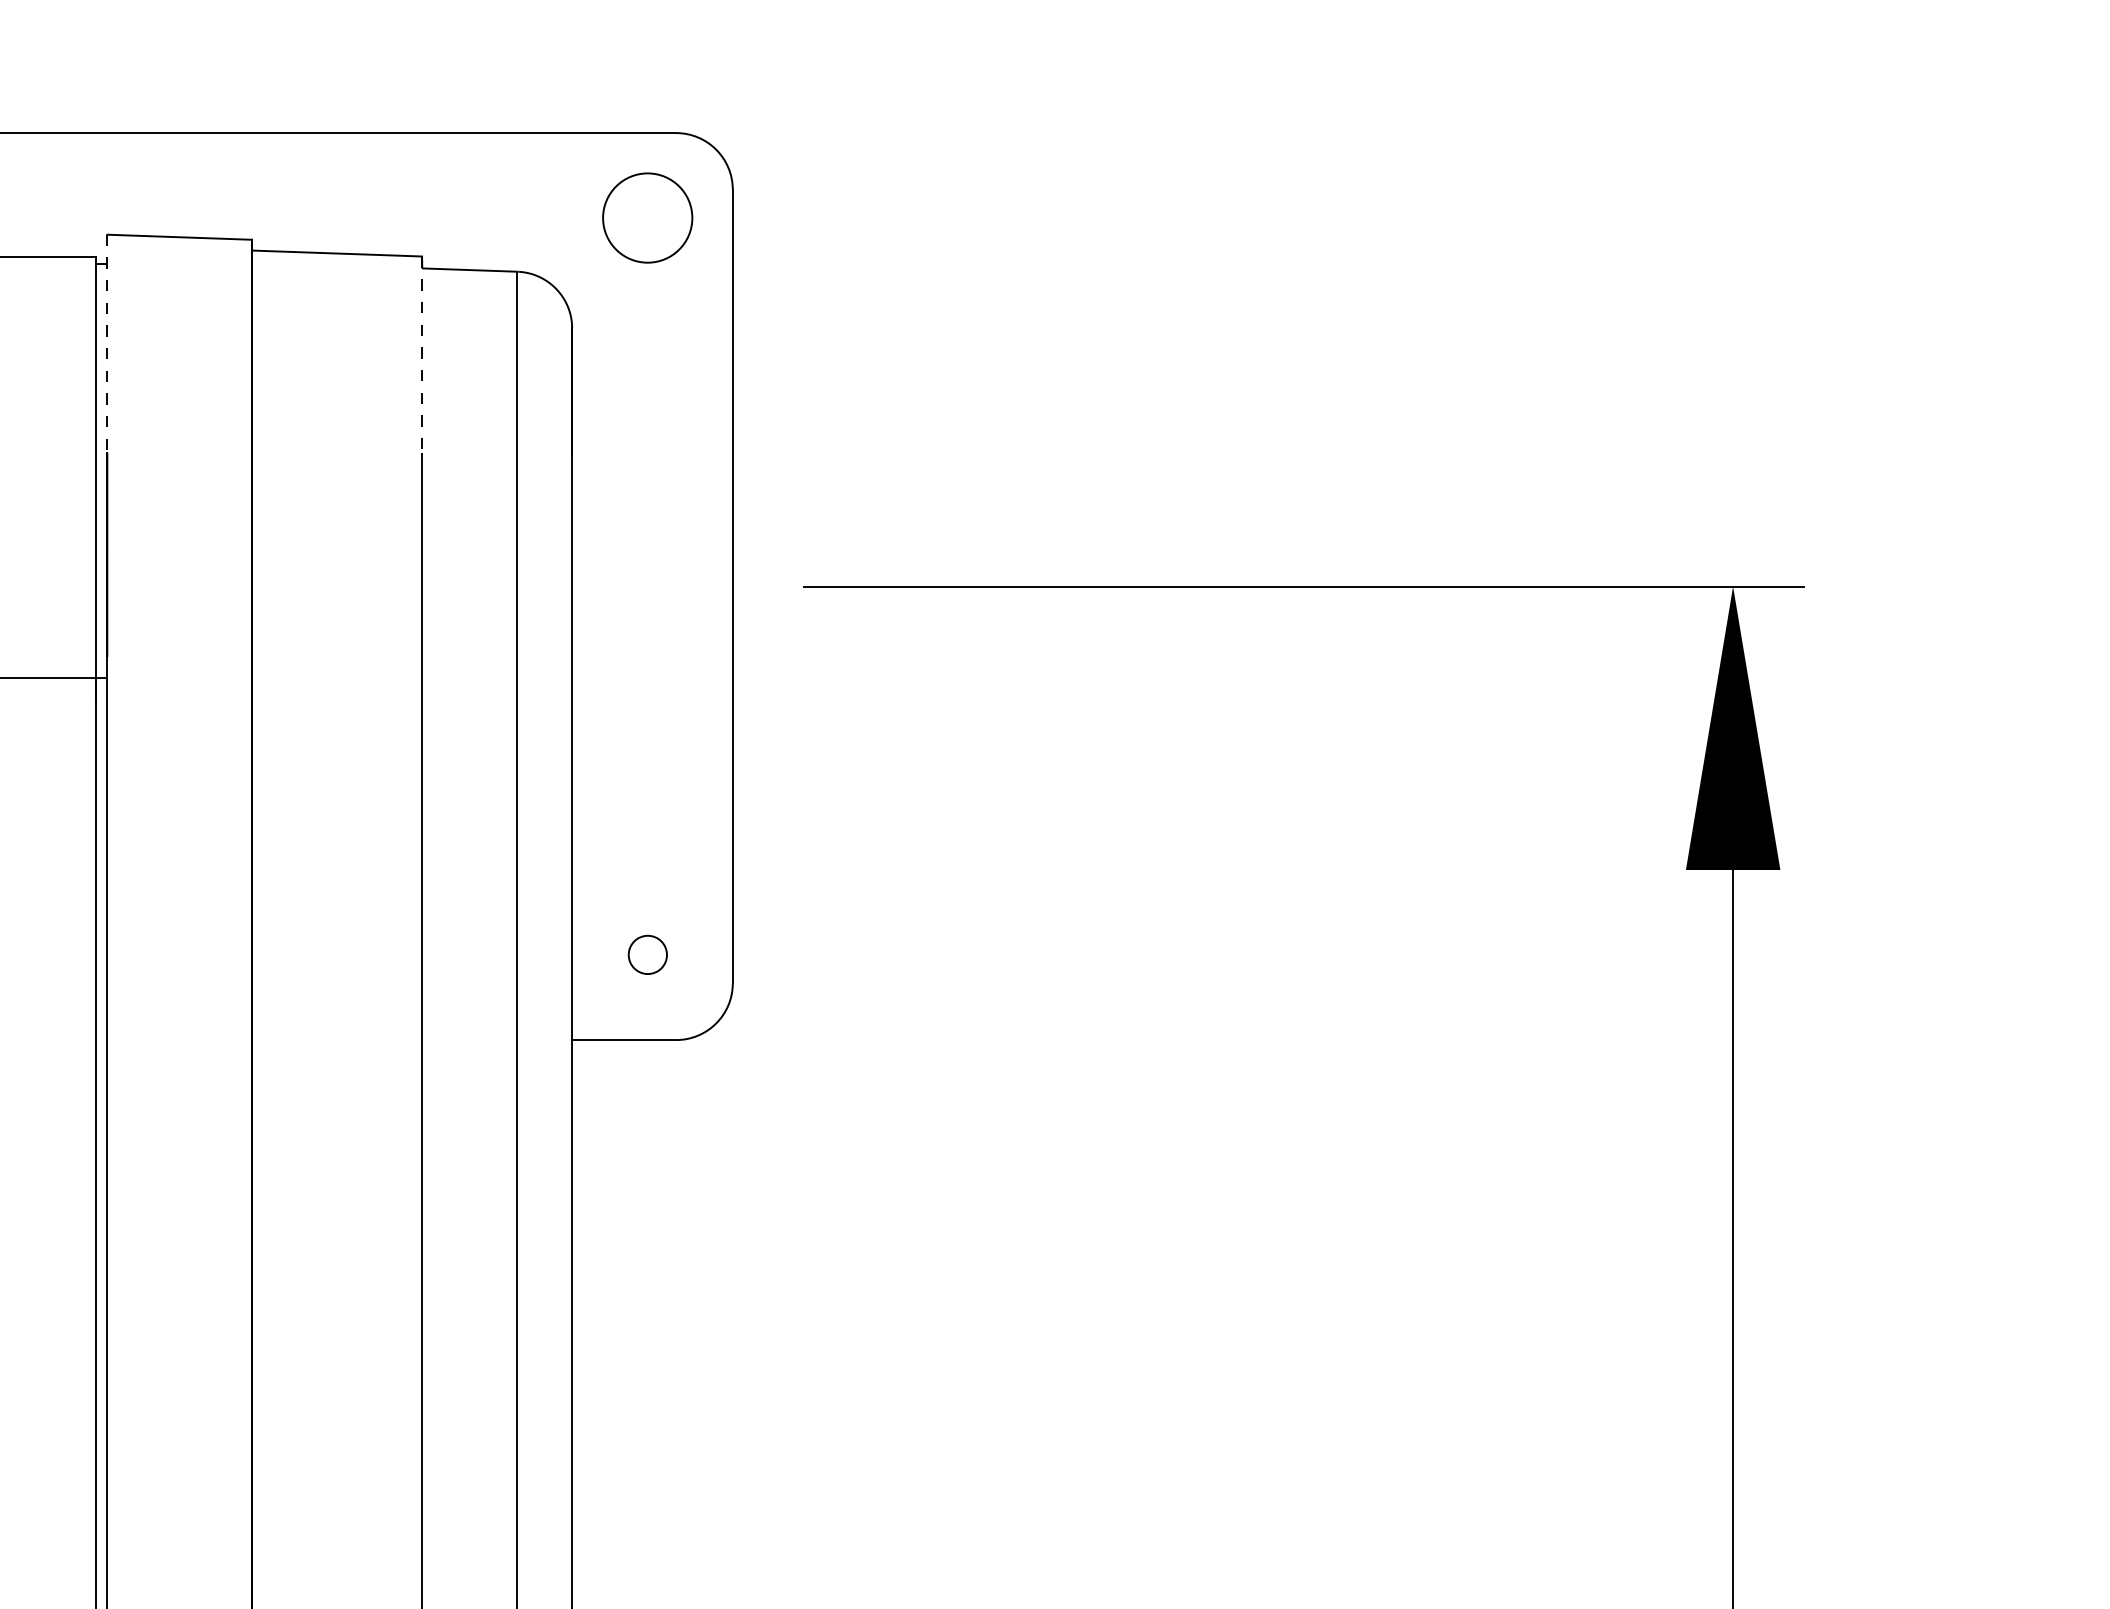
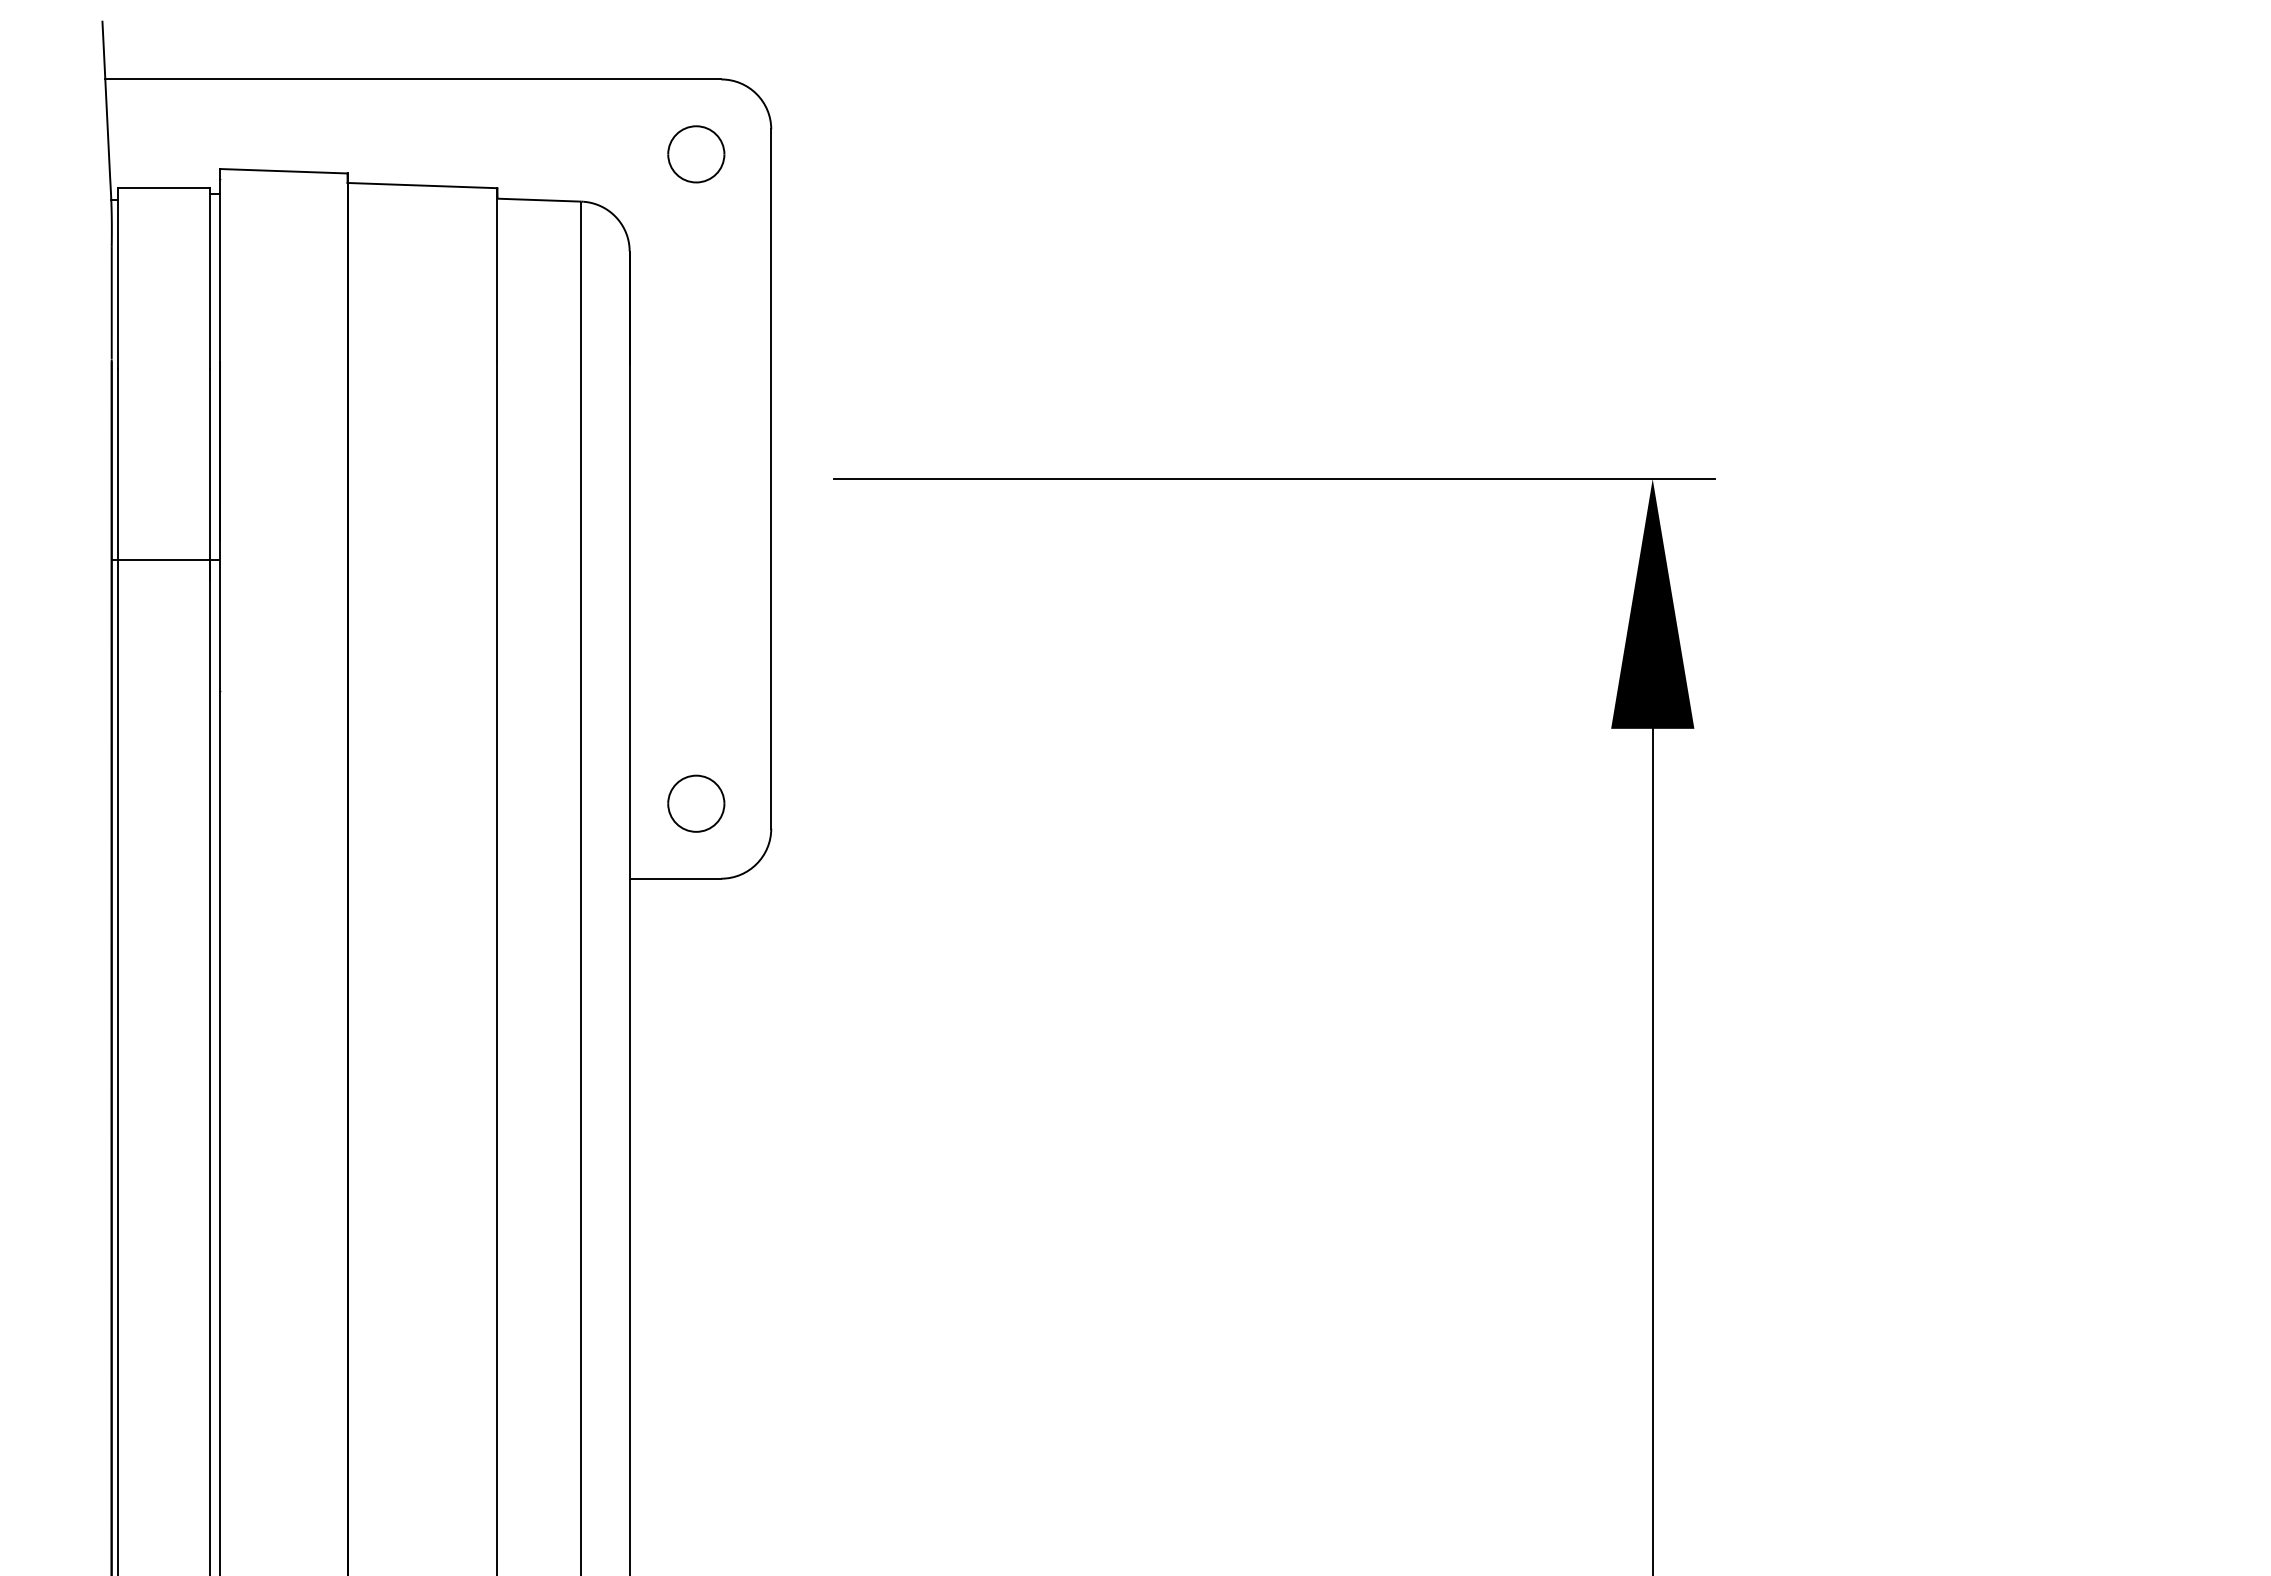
part: (647, 218) -> (696, 154), size x0.71
line: (107, 343) -> (220, 264), dashed -> solid
line: (422, 354) -> (497, 274), dashed -> solid
part: (647, 954) -> (696, 803), size x1.67

